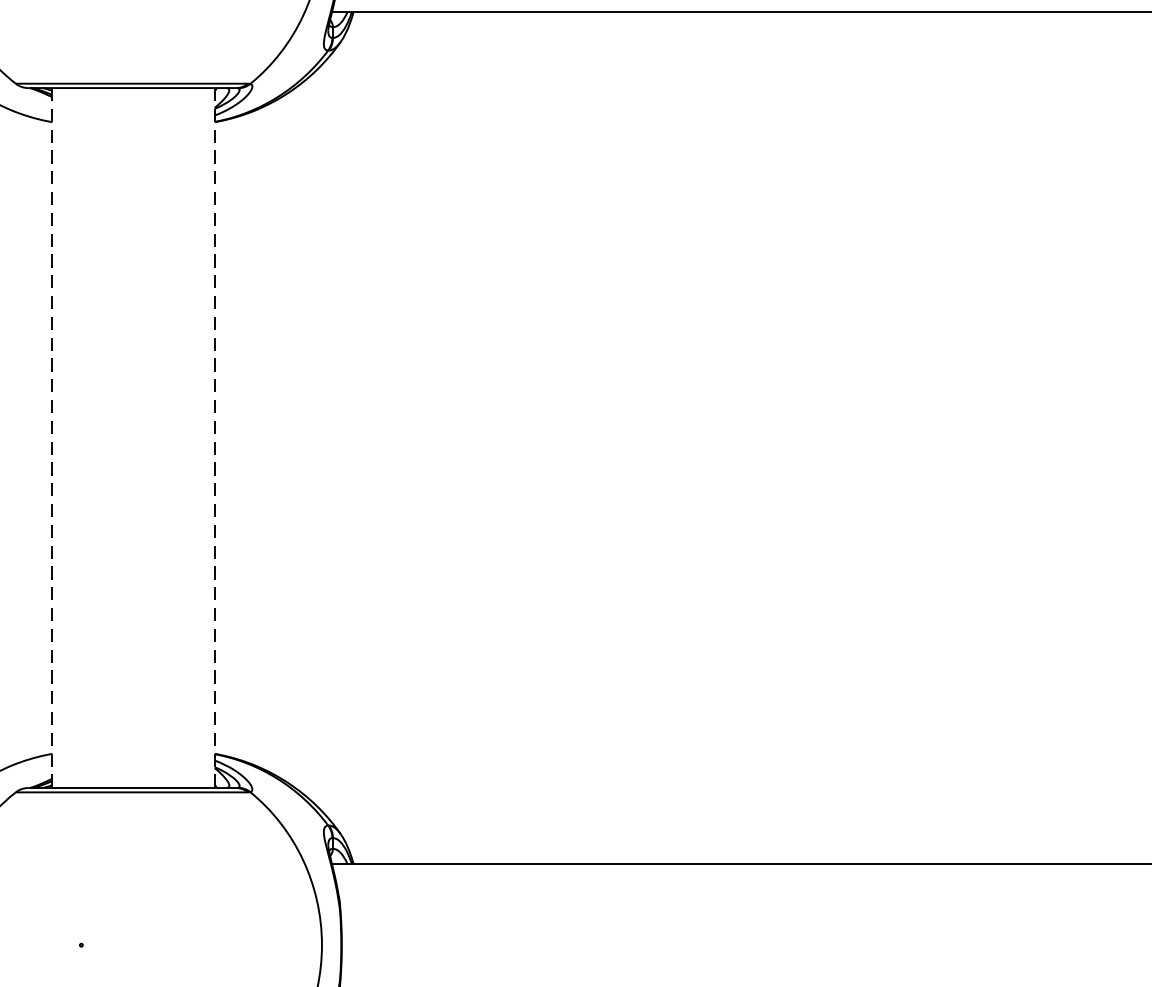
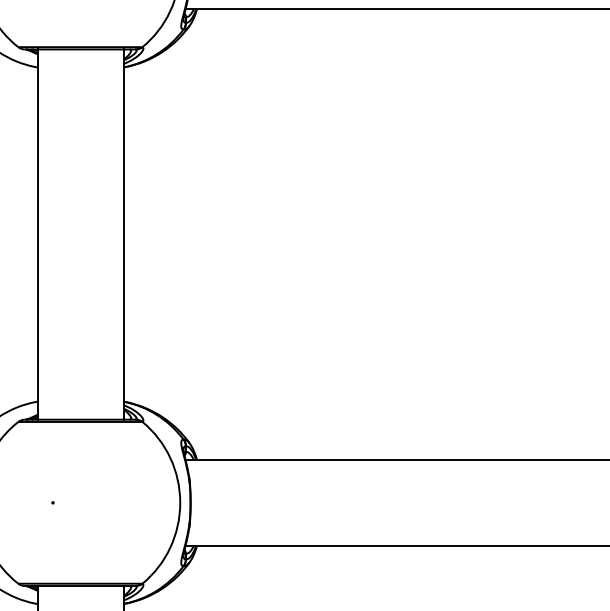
line: (52, 439) -> (37, 235), dashed -> solid
line: (214, 439) -> (123, 235), dashed -> solid

